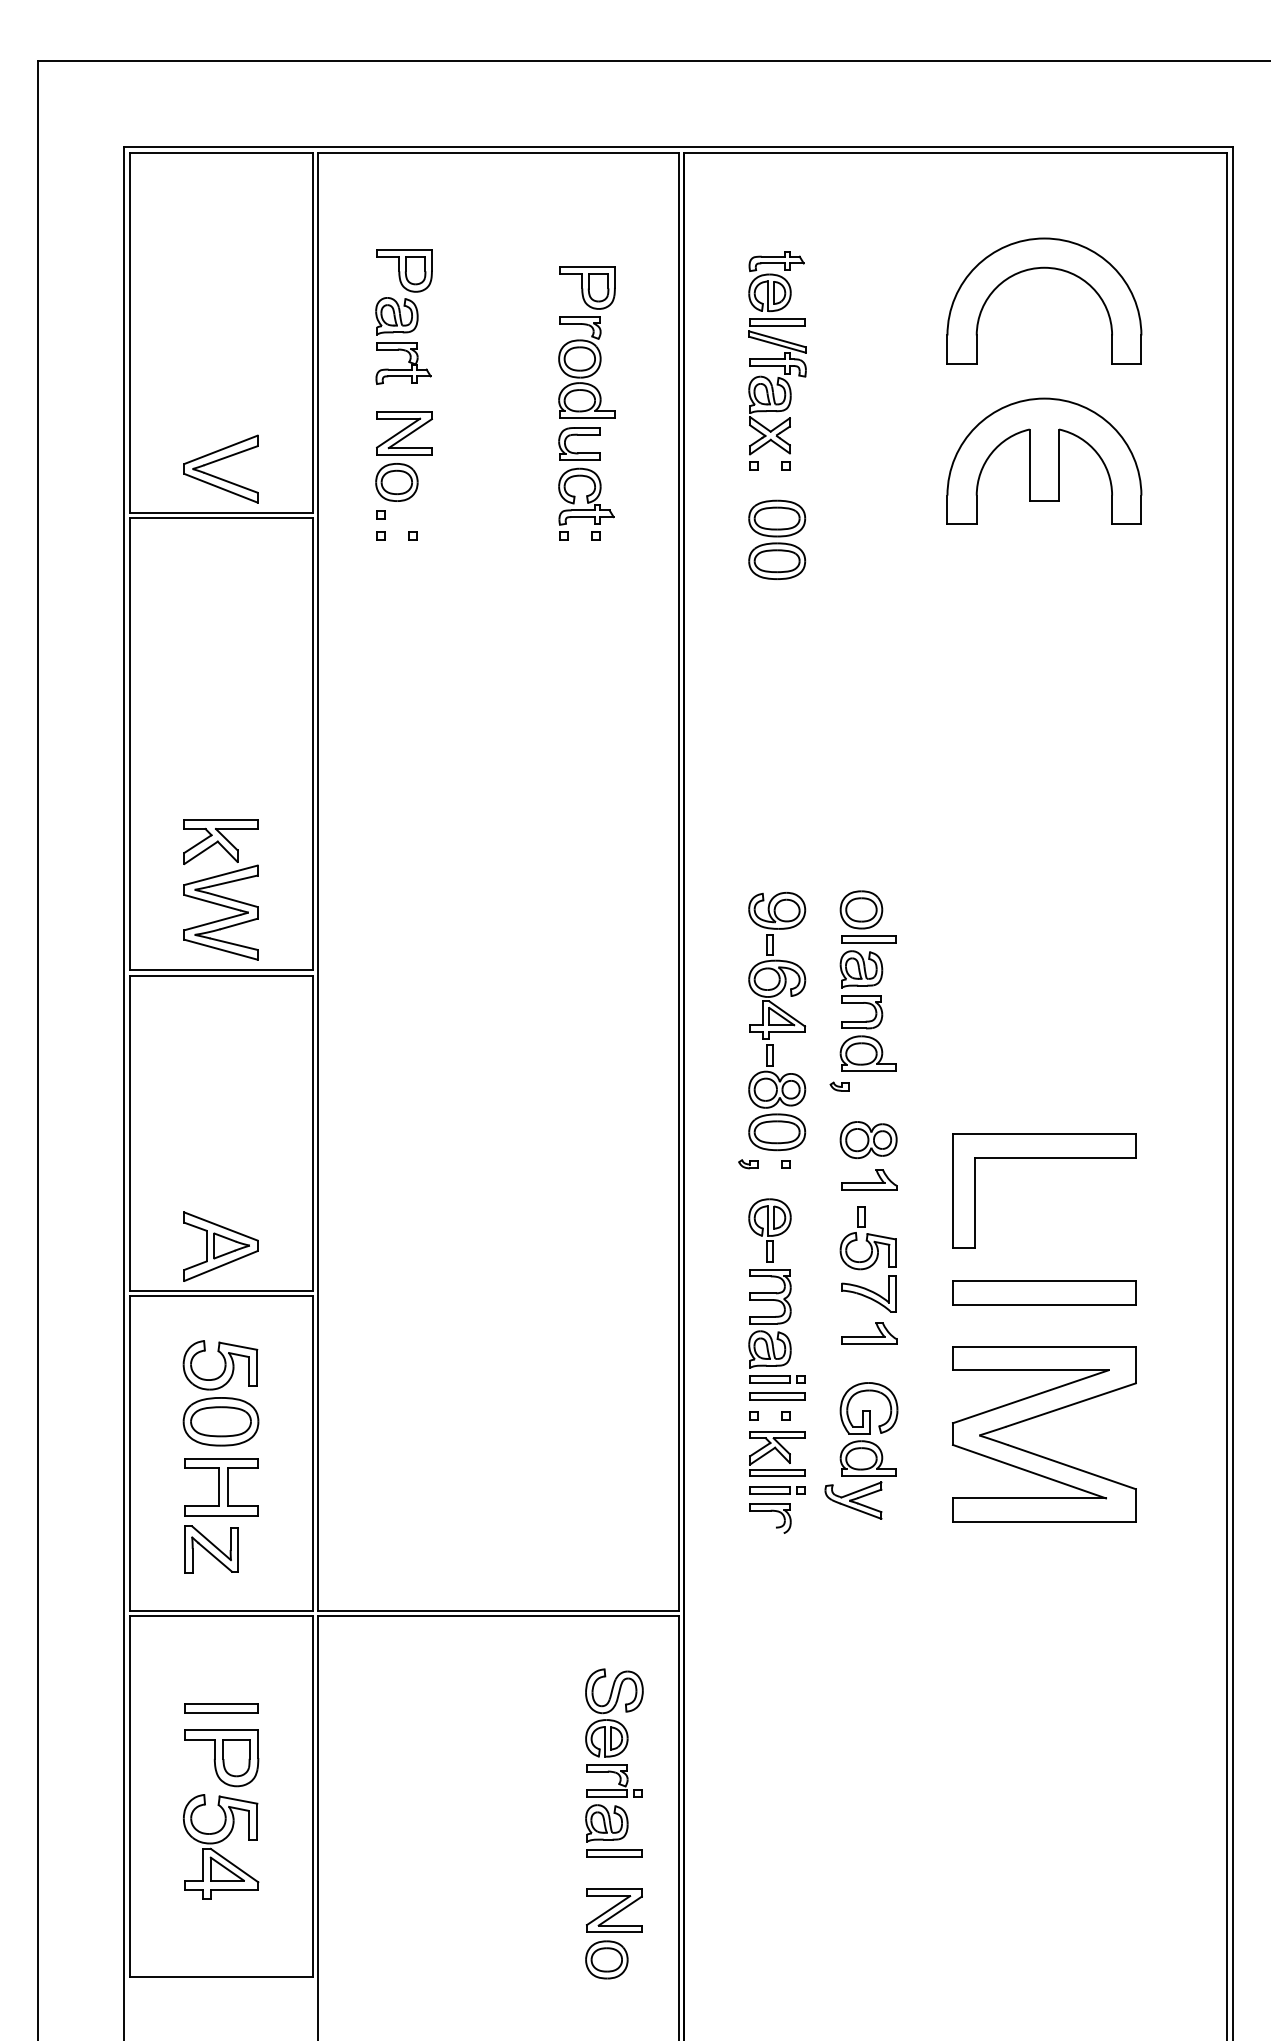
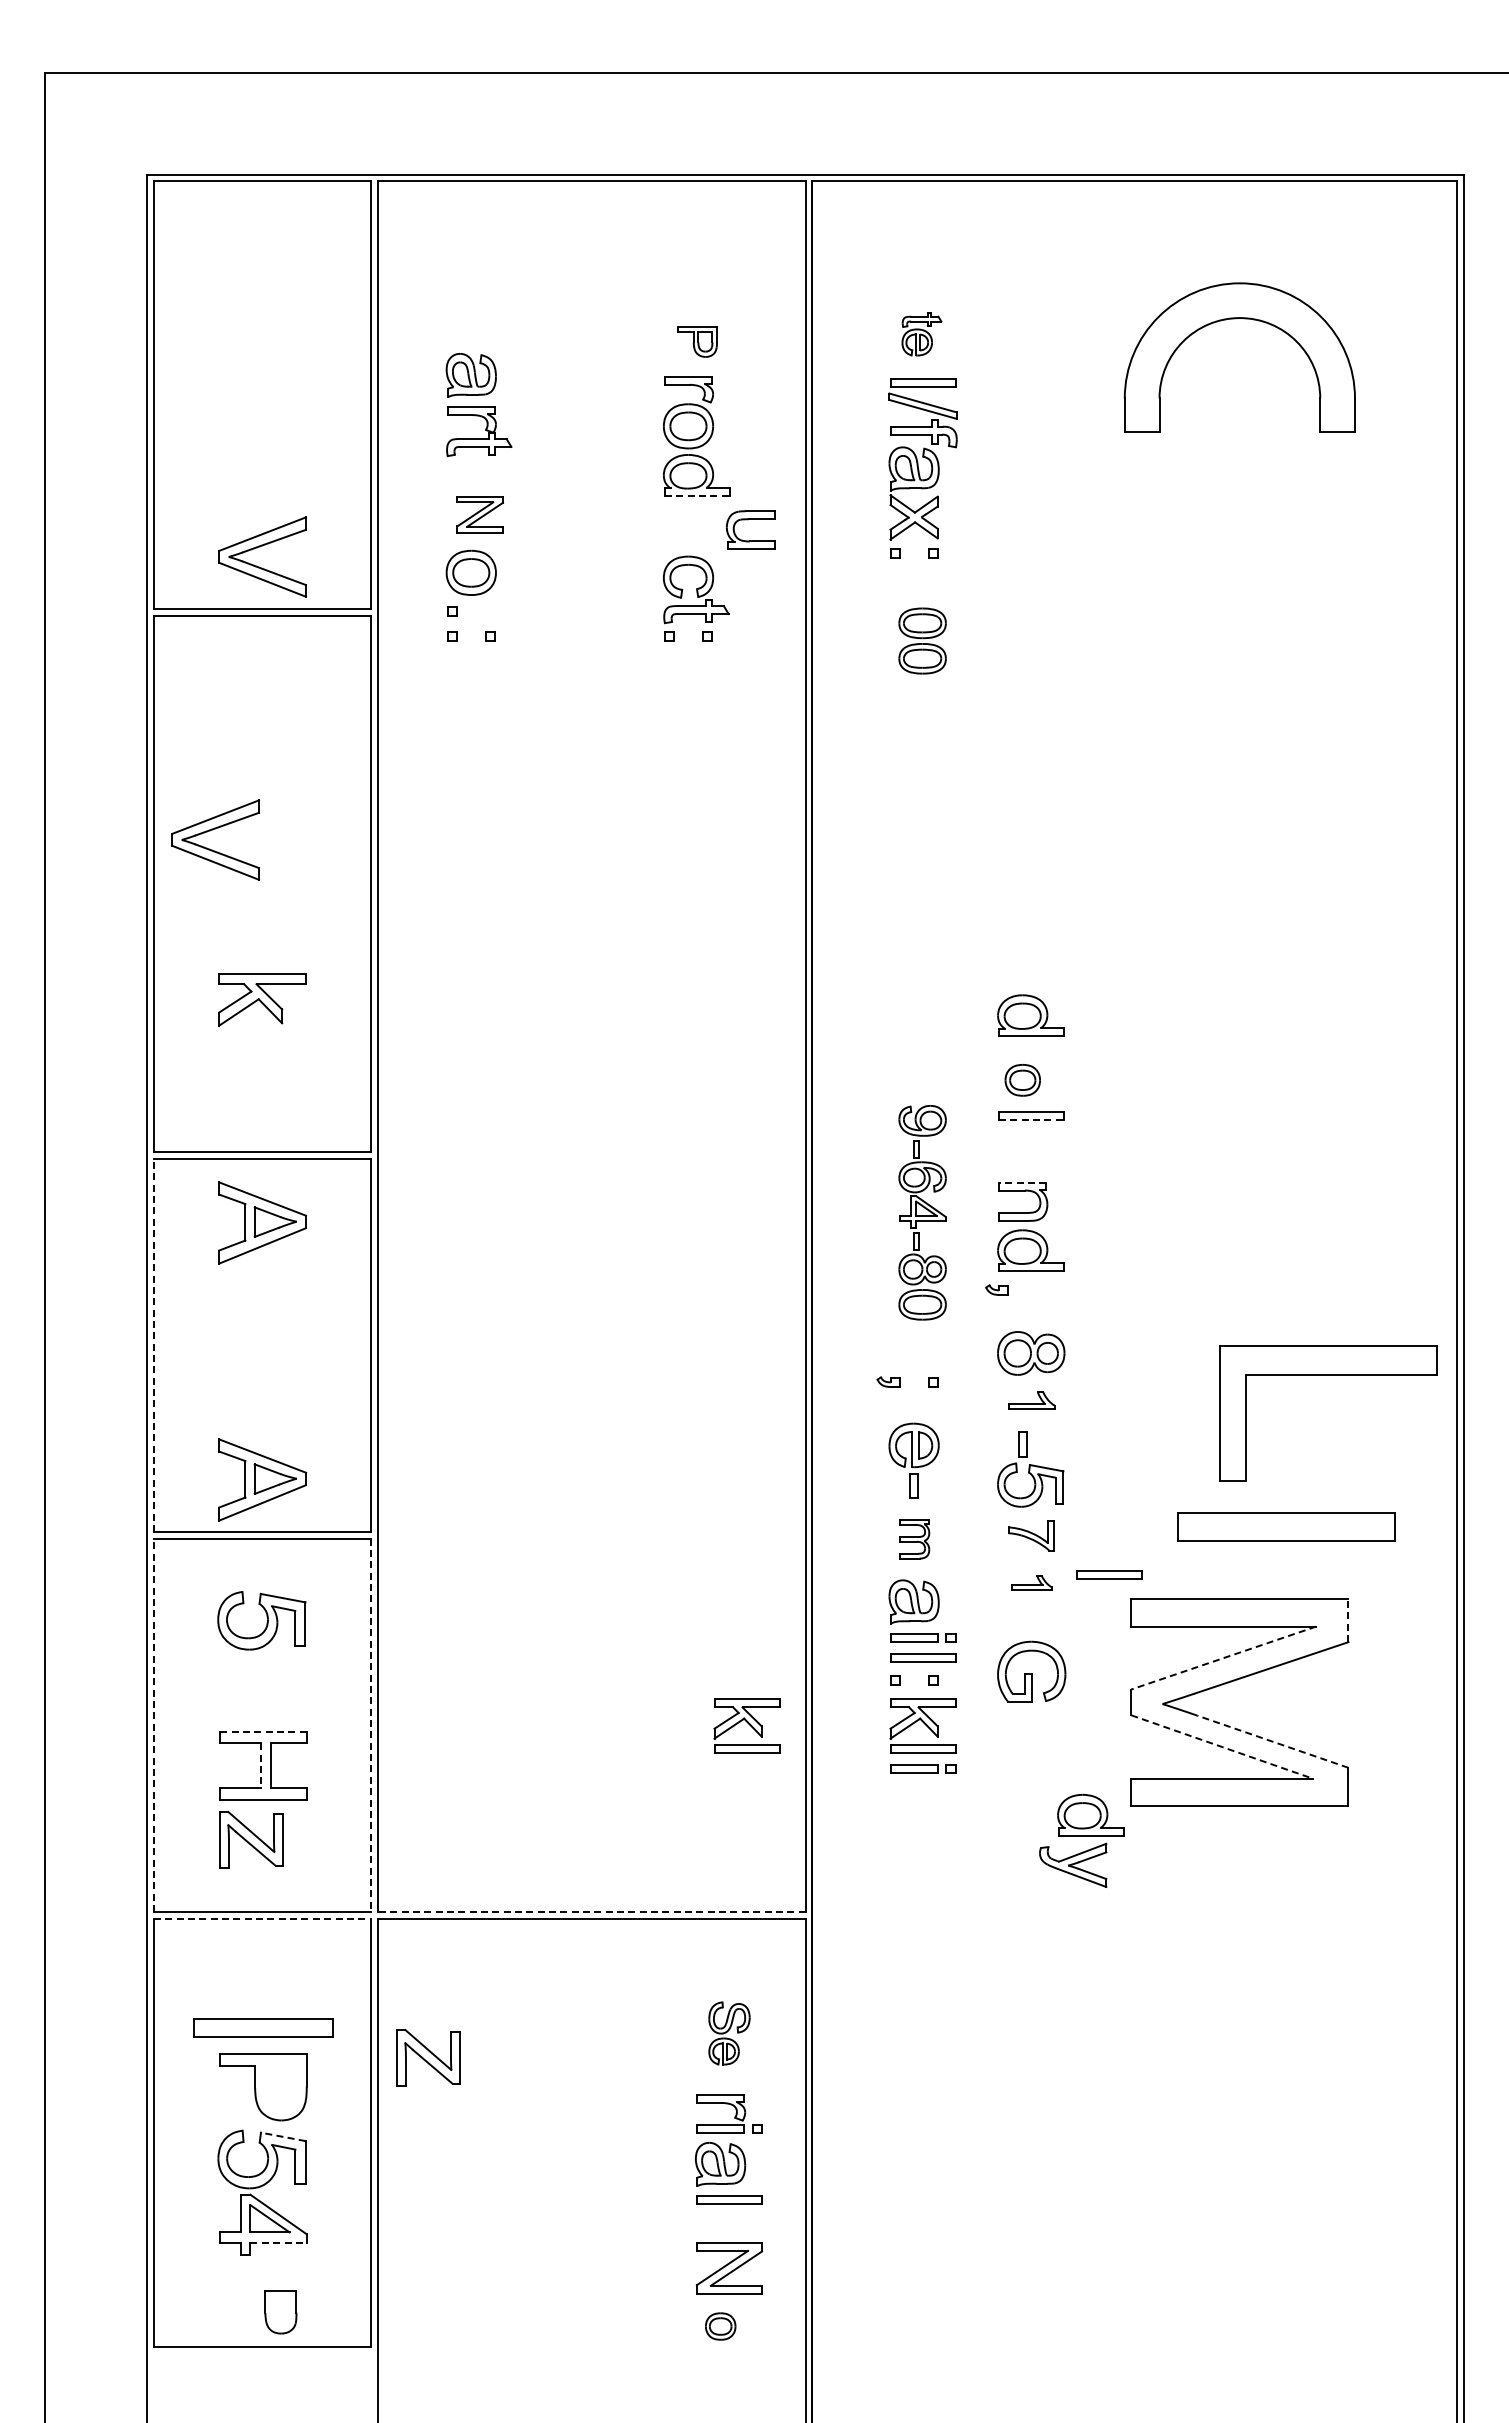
part: (404, 270) -> (480, 321), removed
part: (776, 281) -> (921, 334), size x0.6
part: (587, 287) -> (697, 341), size x0.6
line: (587, 417) -> (697, 495), solid -> dashed
part: (403, 433) -> (479, 514), size x0.7
part: (577, 435) -> (748, 520), moved
part: (1044, 461) -> (1239, 547), removed
part: (777, 539) -> (922, 640), size x0.7
part: (177, 700) -> (210, 831), added
part: (868, 855) -> (1030, 1015), added
part: (223, 906) -> (265, 1076), removed
part: (861, 910) -> (1022, 1080), size x0.7
line: (868, 942) -> (1031, 1119), solid -> dashed
part: (861, 969) -> (1022, 1150), removed
line: (861, 996) -> (1022, 1182), solid -> dashed
part: (777, 1021) -> (922, 1212), size x0.7
part: (220, 1029) -> (262, 1222), added
line: (130, 1133) -> (154, 1345), solid -> dashed
part: (1044, 1158) -> (1328, 1375), moved
part: (868, 1179) -> (1031, 1400), size x0.7
part: (1044, 1292) -> (1286, 1526), moved
part: (868, 1293) -> (1030, 1535), size x0.7
part: (770, 1296) -> (914, 1539), size x0.6
part: (934, 1326) -> (1109, 1574), added
part: (868, 1333) -> (1031, 1582), size x0.6
line: (1135, 1365) -> (1348, 1620), solid -> dashed
line: (1030, 1397) -> (1223, 1658), solid -> dashed
part: (220, 1421) -> (262, 1687), removed
line: (130, 1453) -> (154, 1725), solid -> dashed
line: (312, 1453) -> (371, 1725), solid -> dashed
part: (628, 1453) -> (746, 1725), added
line: (220, 1458) -> (262, 1731), solid -> dashed
line: (1071, 1467) -> (1272, 1741), solid -> dashed
line: (1029, 1472) -> (1222, 1747), solid -> dashed
part: (860, 1479) -> (1081, 1840), moved
line: (219, 1487) -> (260, 1765), solid -> dashed
part: (771, 1511) -> (915, 1794), removed
line: (498, 1611) -> (591, 1912), solid -> dashed
line: (220, 1616) -> (262, 1918), solid -> dashed
part: (221, 1707) -> (263, 2027), size x1.6
part: (614, 1713) -> (729, 2033), size x0.6
part: (360, 1733) -> (428, 2057), added
part: (236, 1758) -> (280, 2312), moved
line: (238, 1799) -> (283, 2136), solid -> dashed
line: (235, 1889) -> (279, 2243), solid -> dashed
part: (606, 1959) -> (720, 2326), size x0.6

